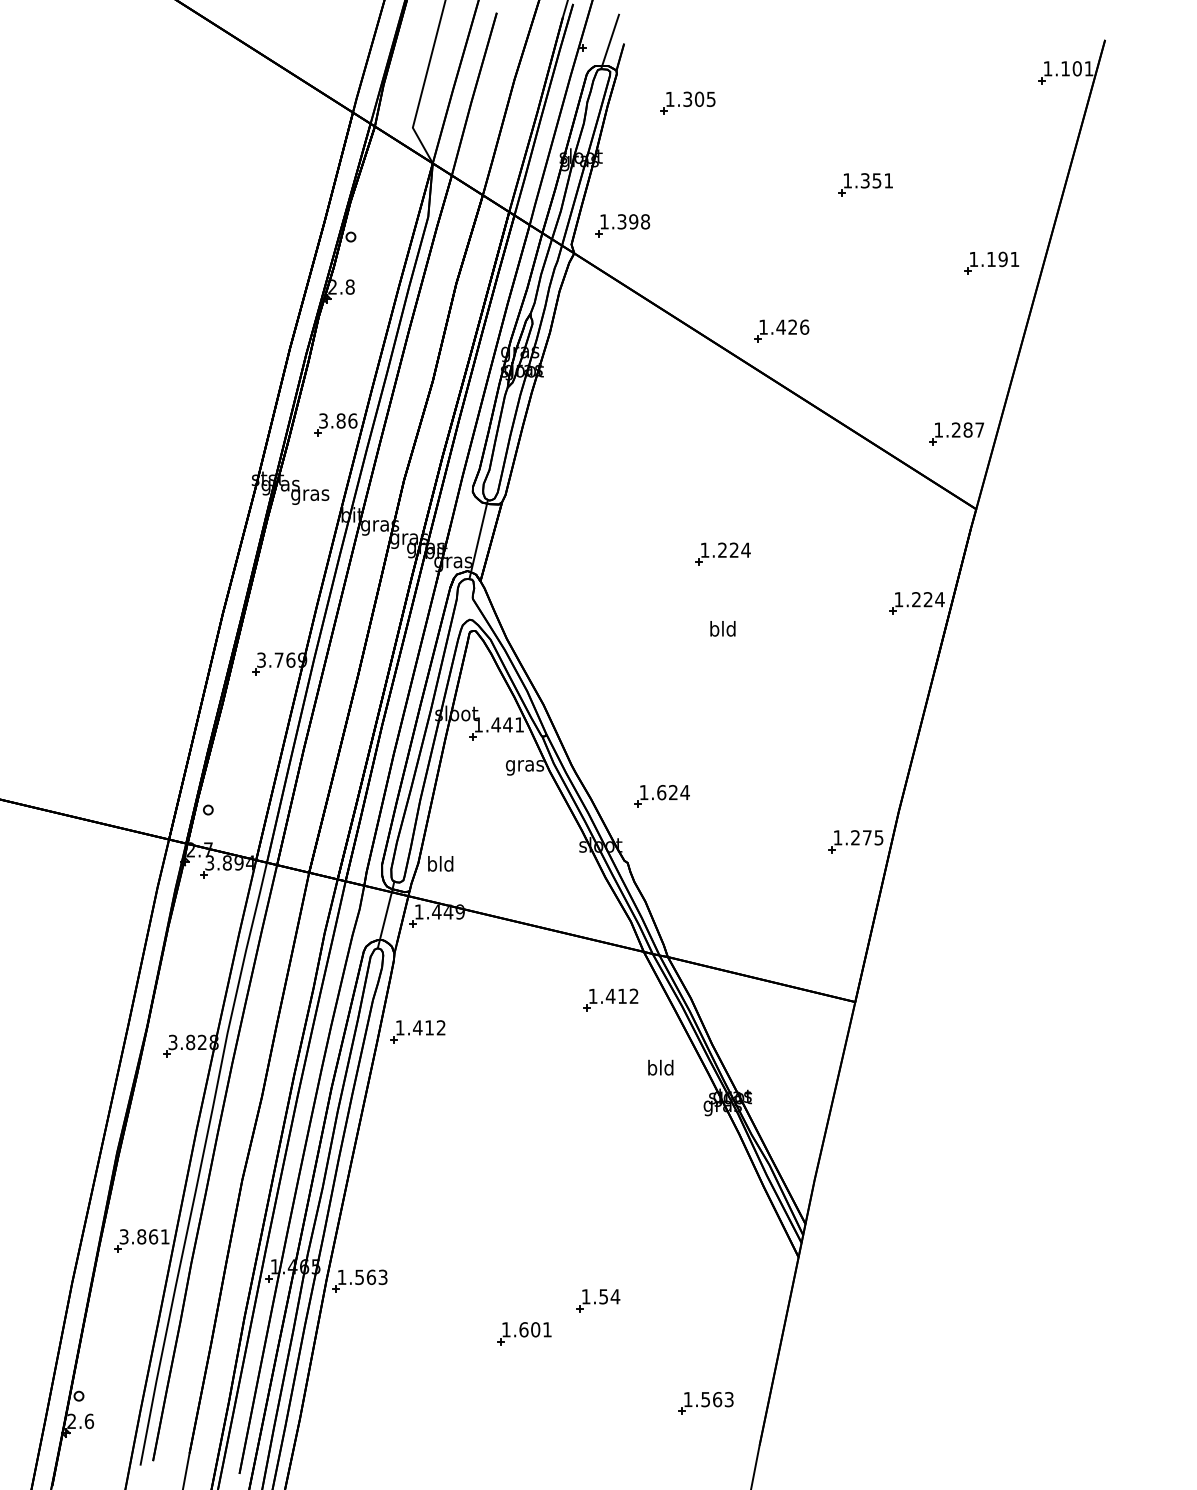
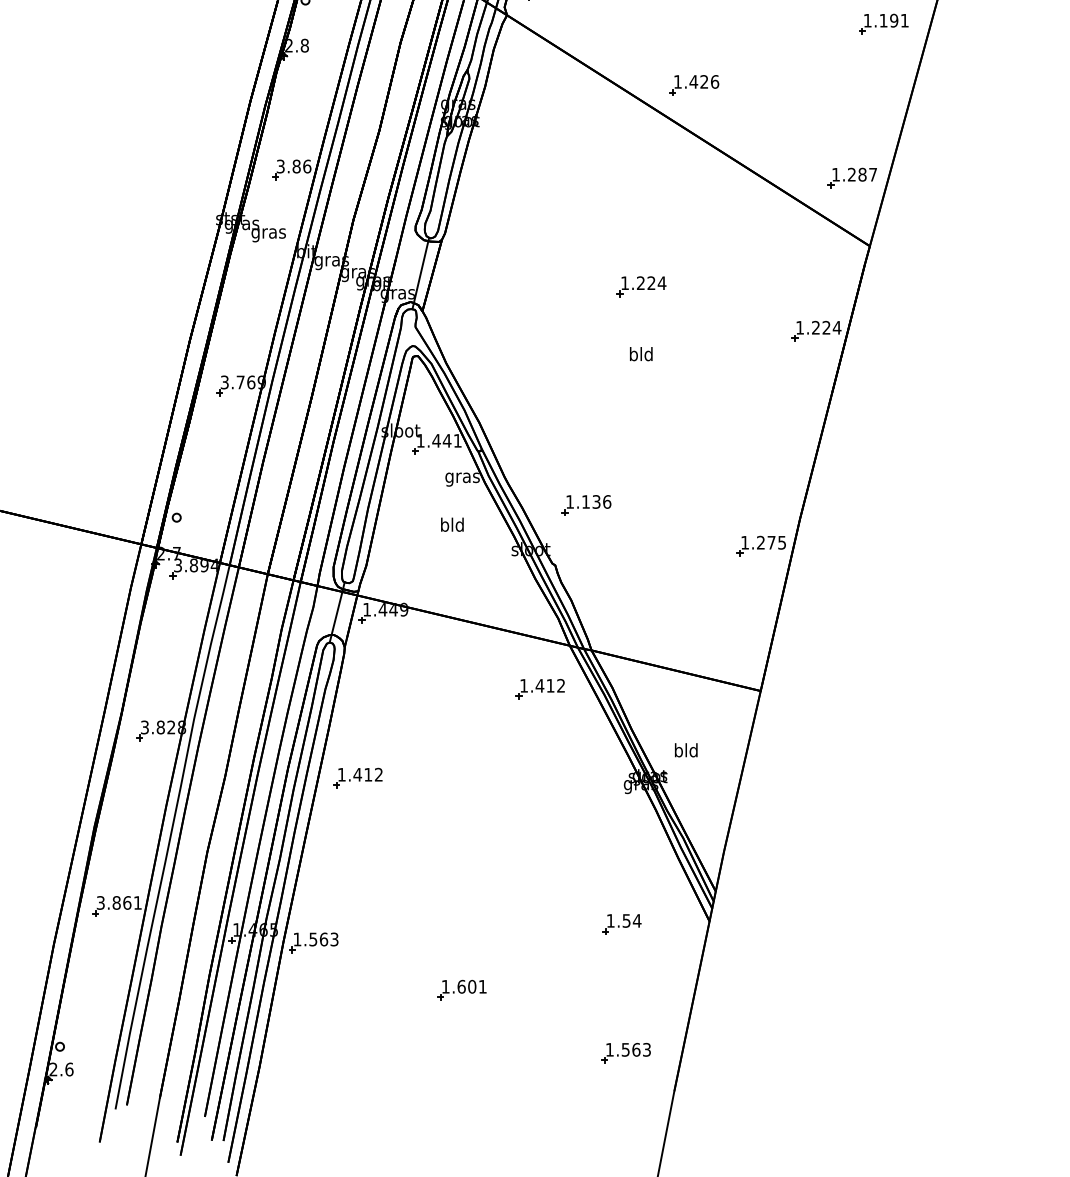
text: (673, 792) -> (596, 501), 1.624 -> 1.136
text: (440, 863) -> (452, 524), moved
part: (417, 1031) -> (357, 778), moved
text: (660, 1067) -> (685, 750), moved
part: (598, 1300) -> (621, 924), moved

